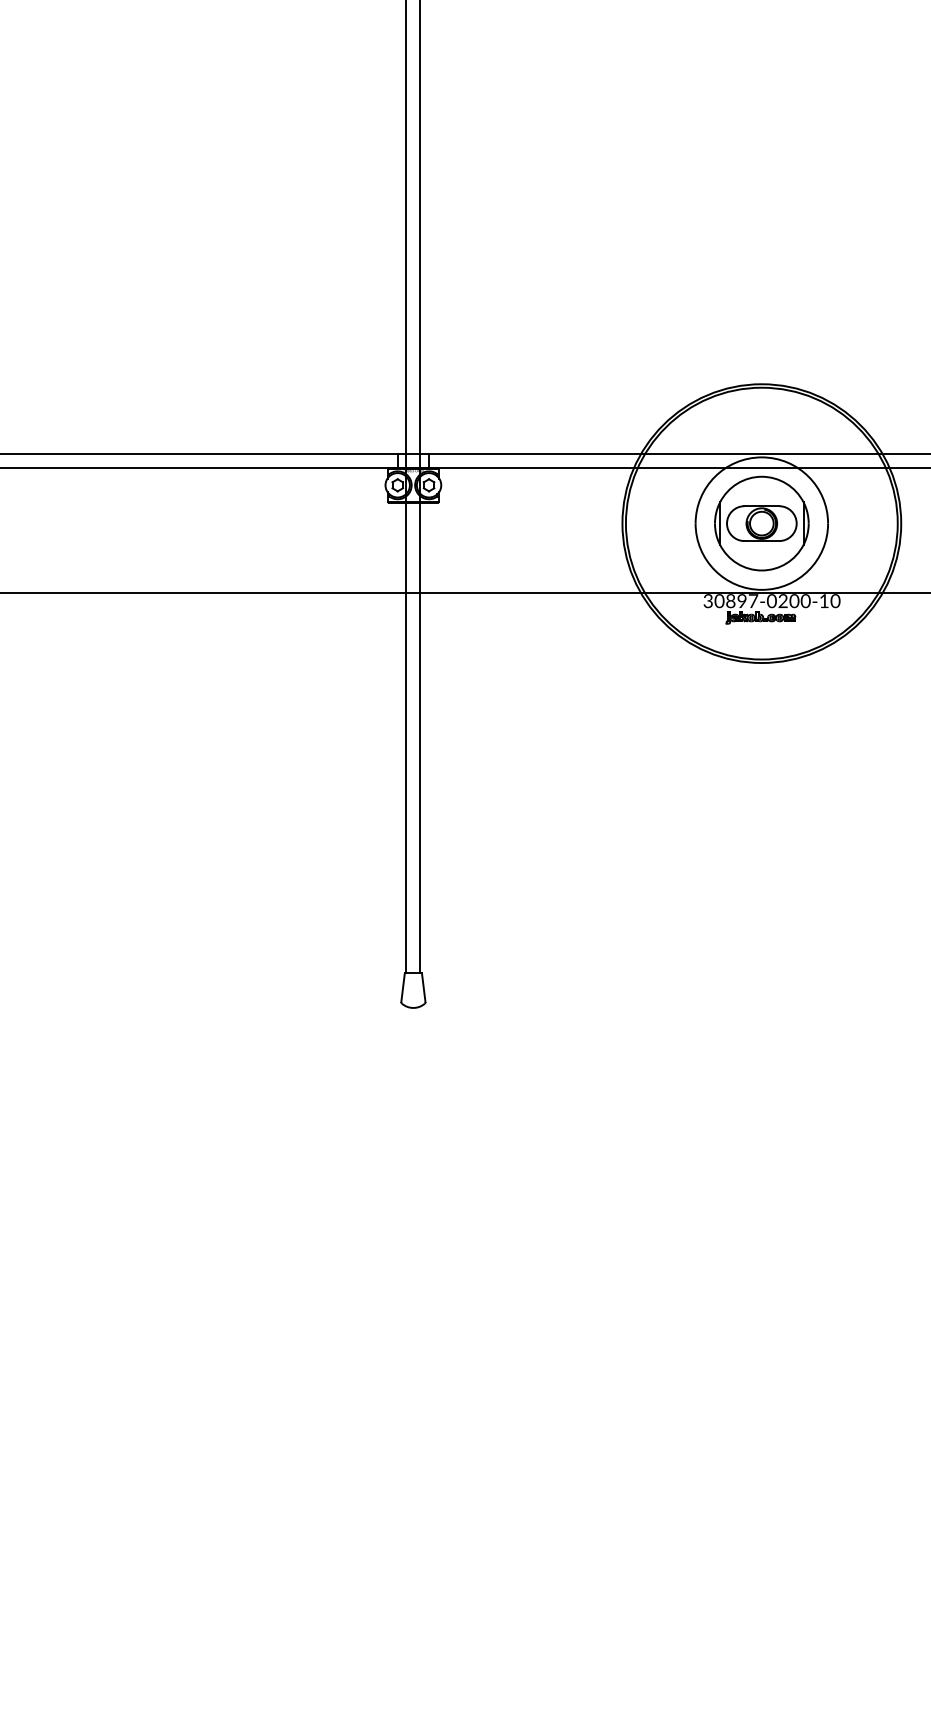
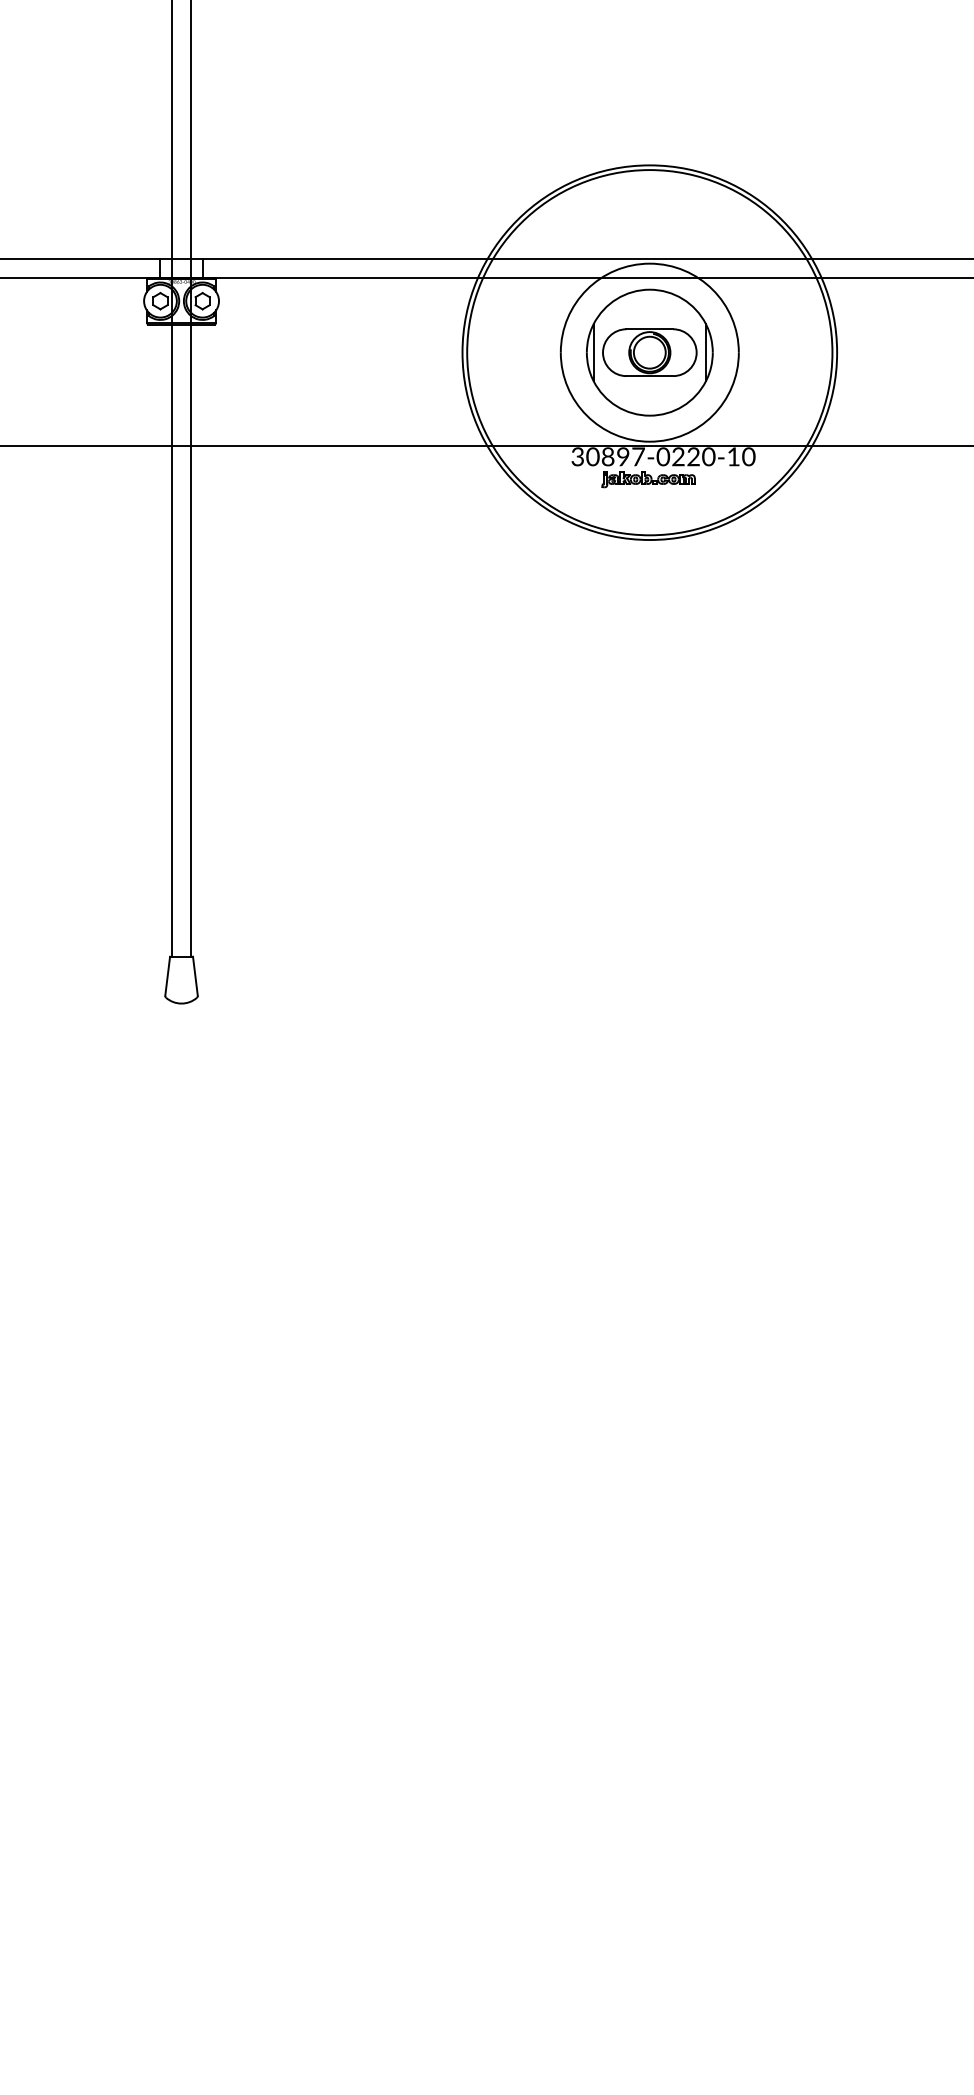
text: (794, 601) -> (693, 457), 30897-0200-10 -> 30897-0220-10

